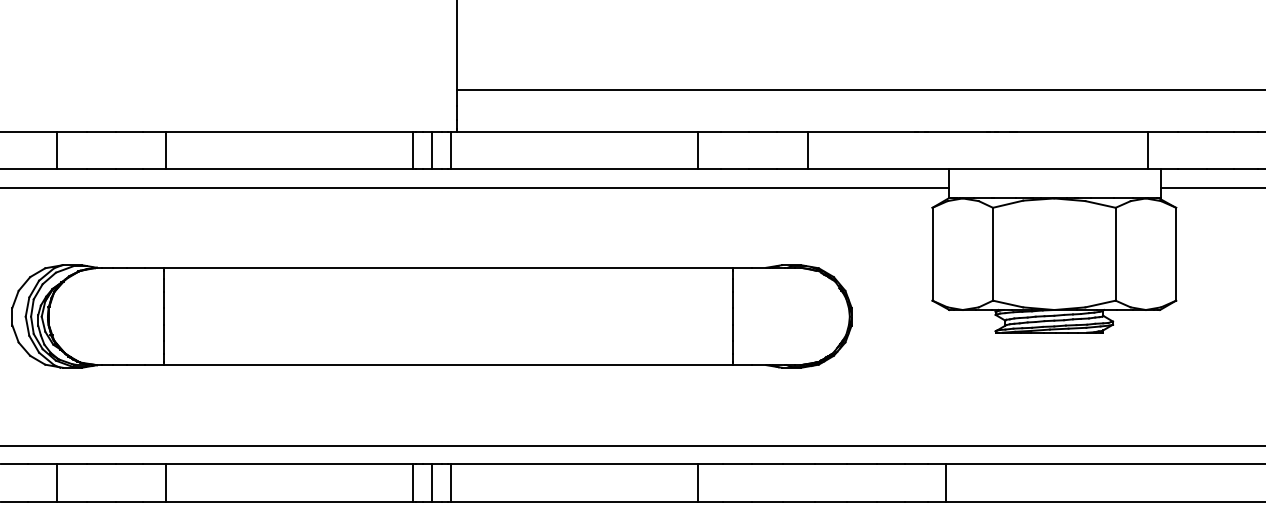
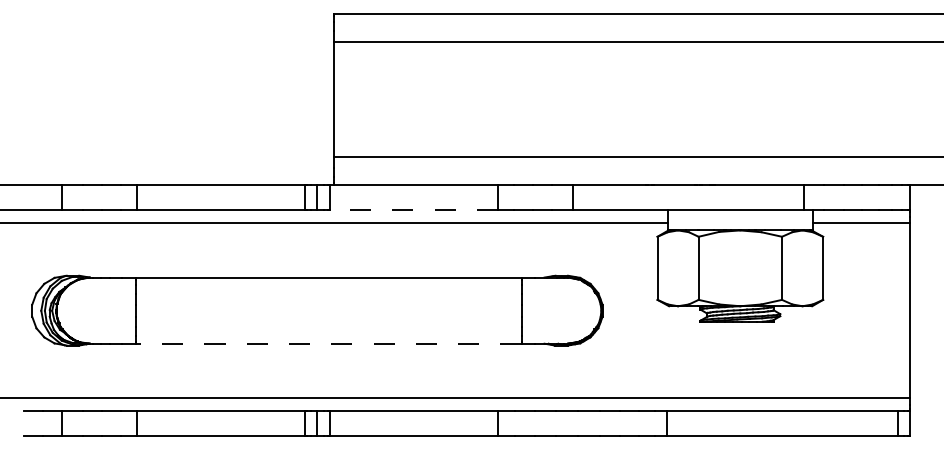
line: (574, 169) -> (414, 210), solid -> dashed
line: (448, 364) -> (328, 343), solid -> dashed

